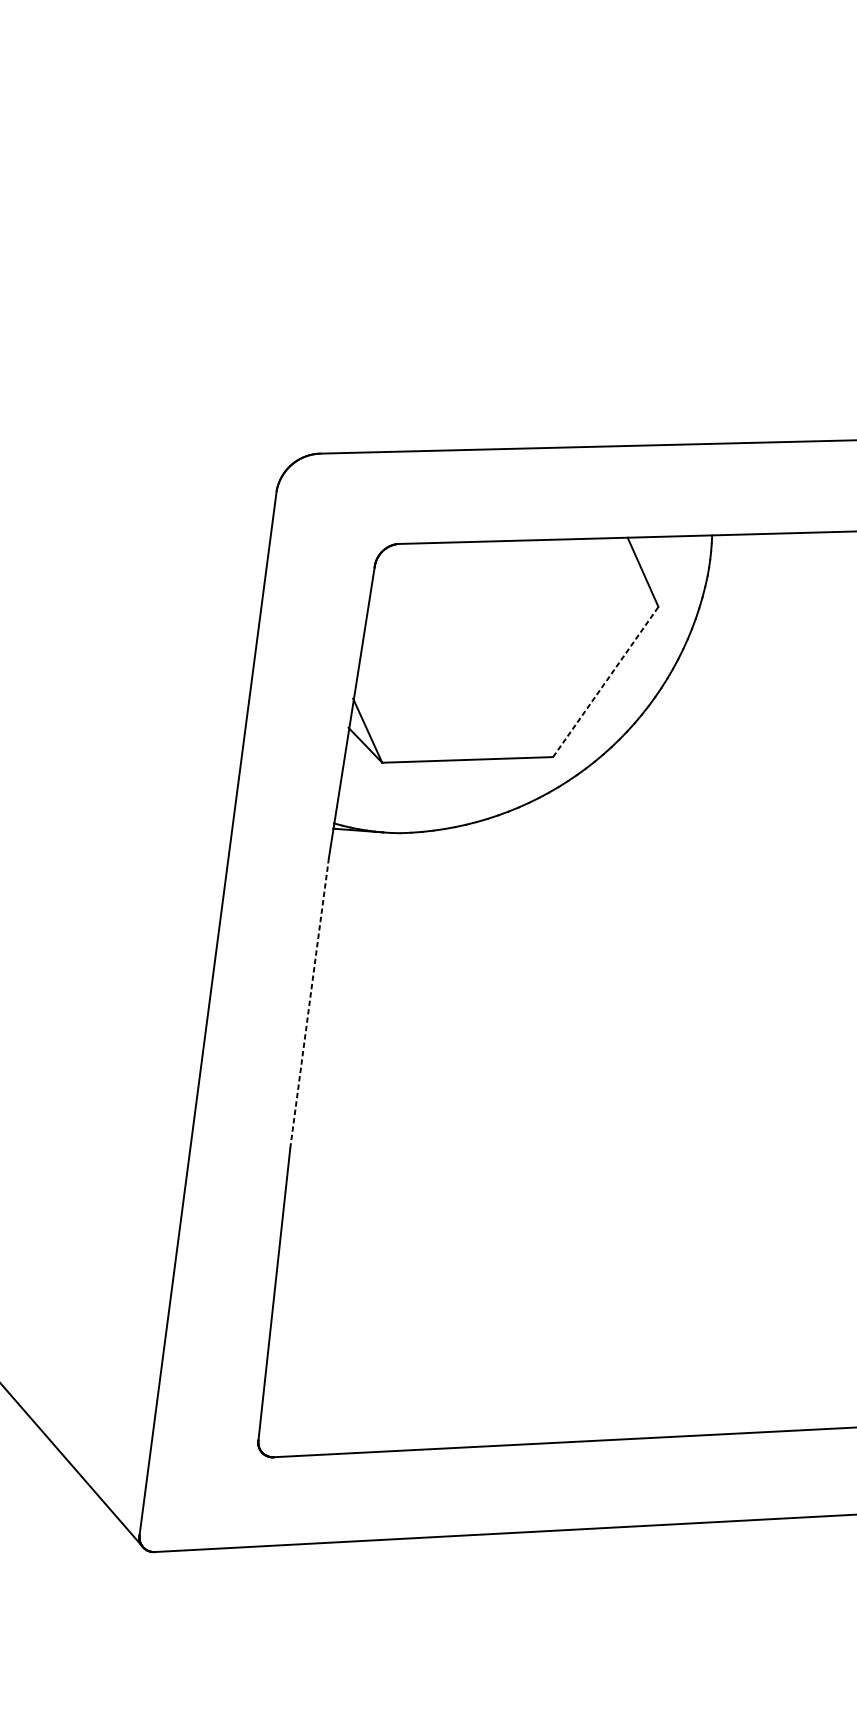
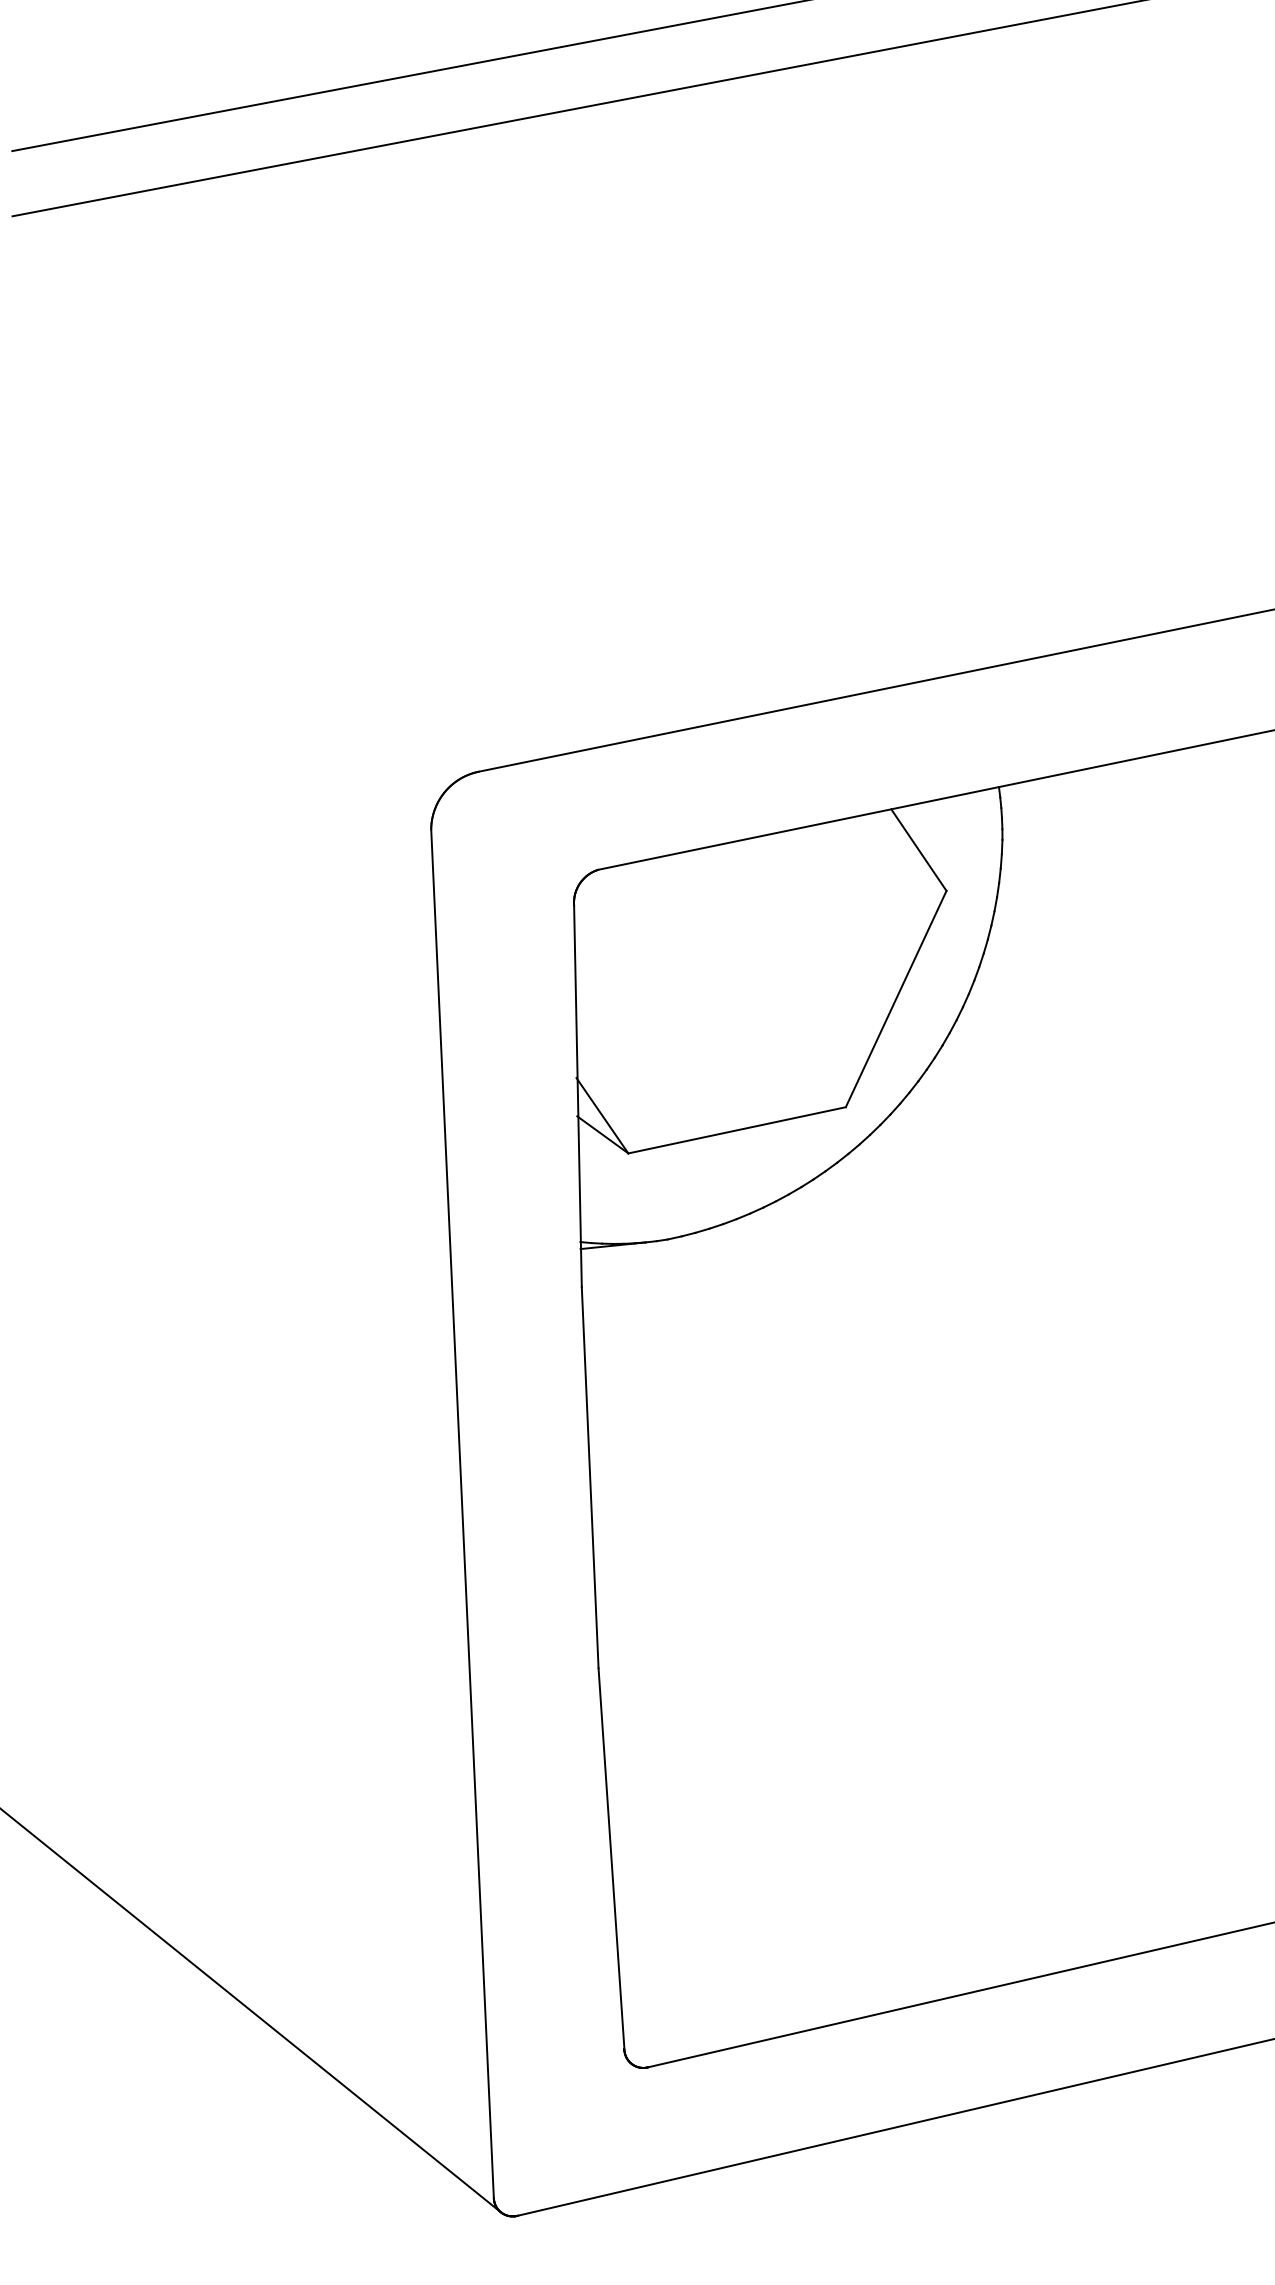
line: (606, 681) -> (896, 998), dashed -> solid
line: (309, 1002) -> (590, 1477), dashed -> solid

